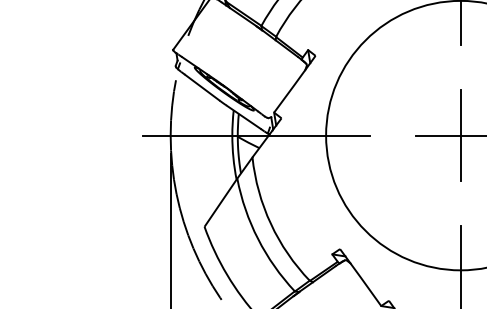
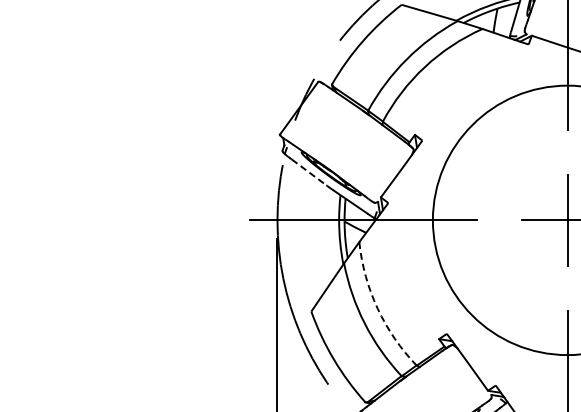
line: (202, 87) -> (309, 172), solid -> dashed
arc: (270, 223) -> (377, 308), solid -> dashed

